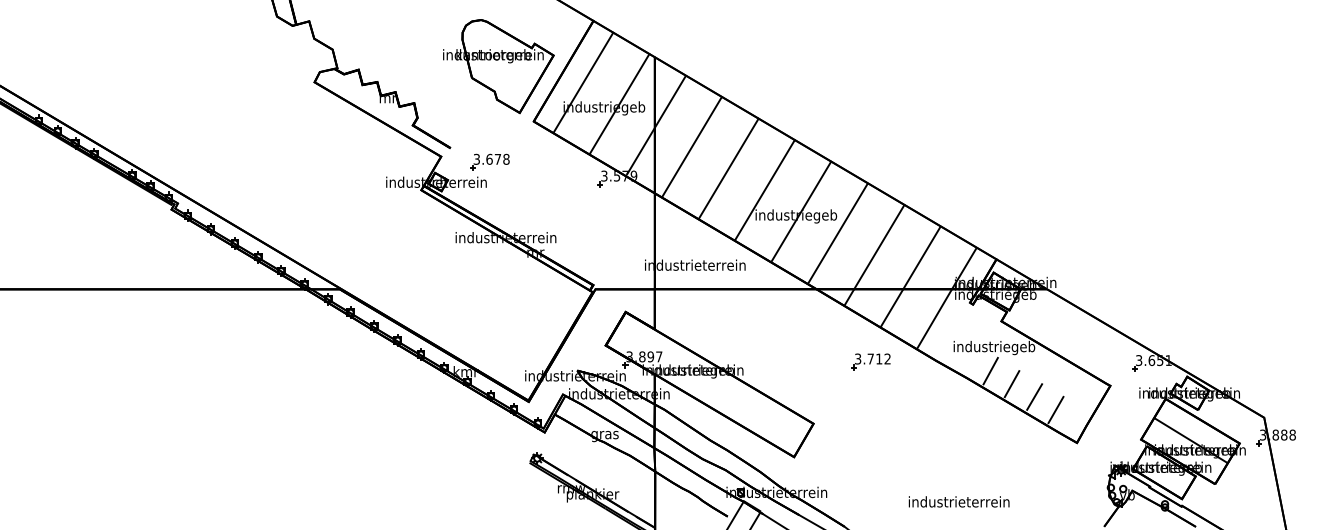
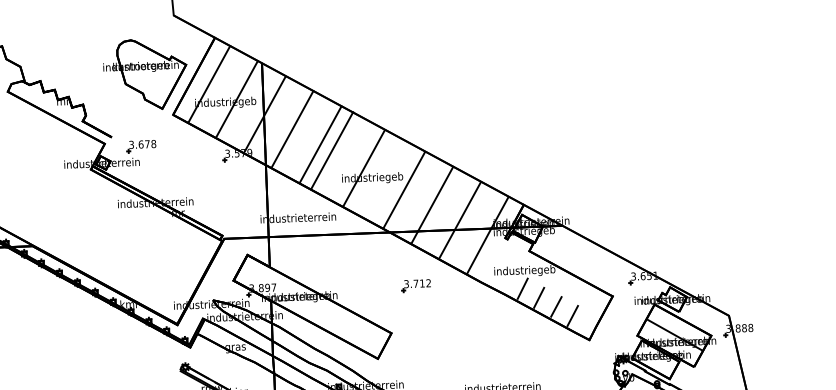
line: (764, 189) -> (331, 150), moved
line: (801, 210) -> (364, 167), moved
part: (870, 361) -> (415, 285), moved

